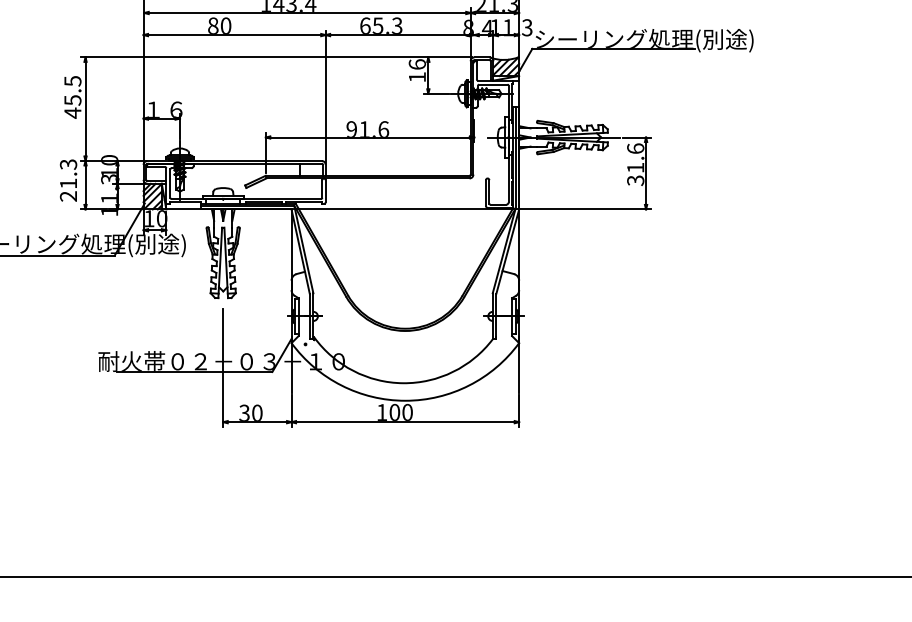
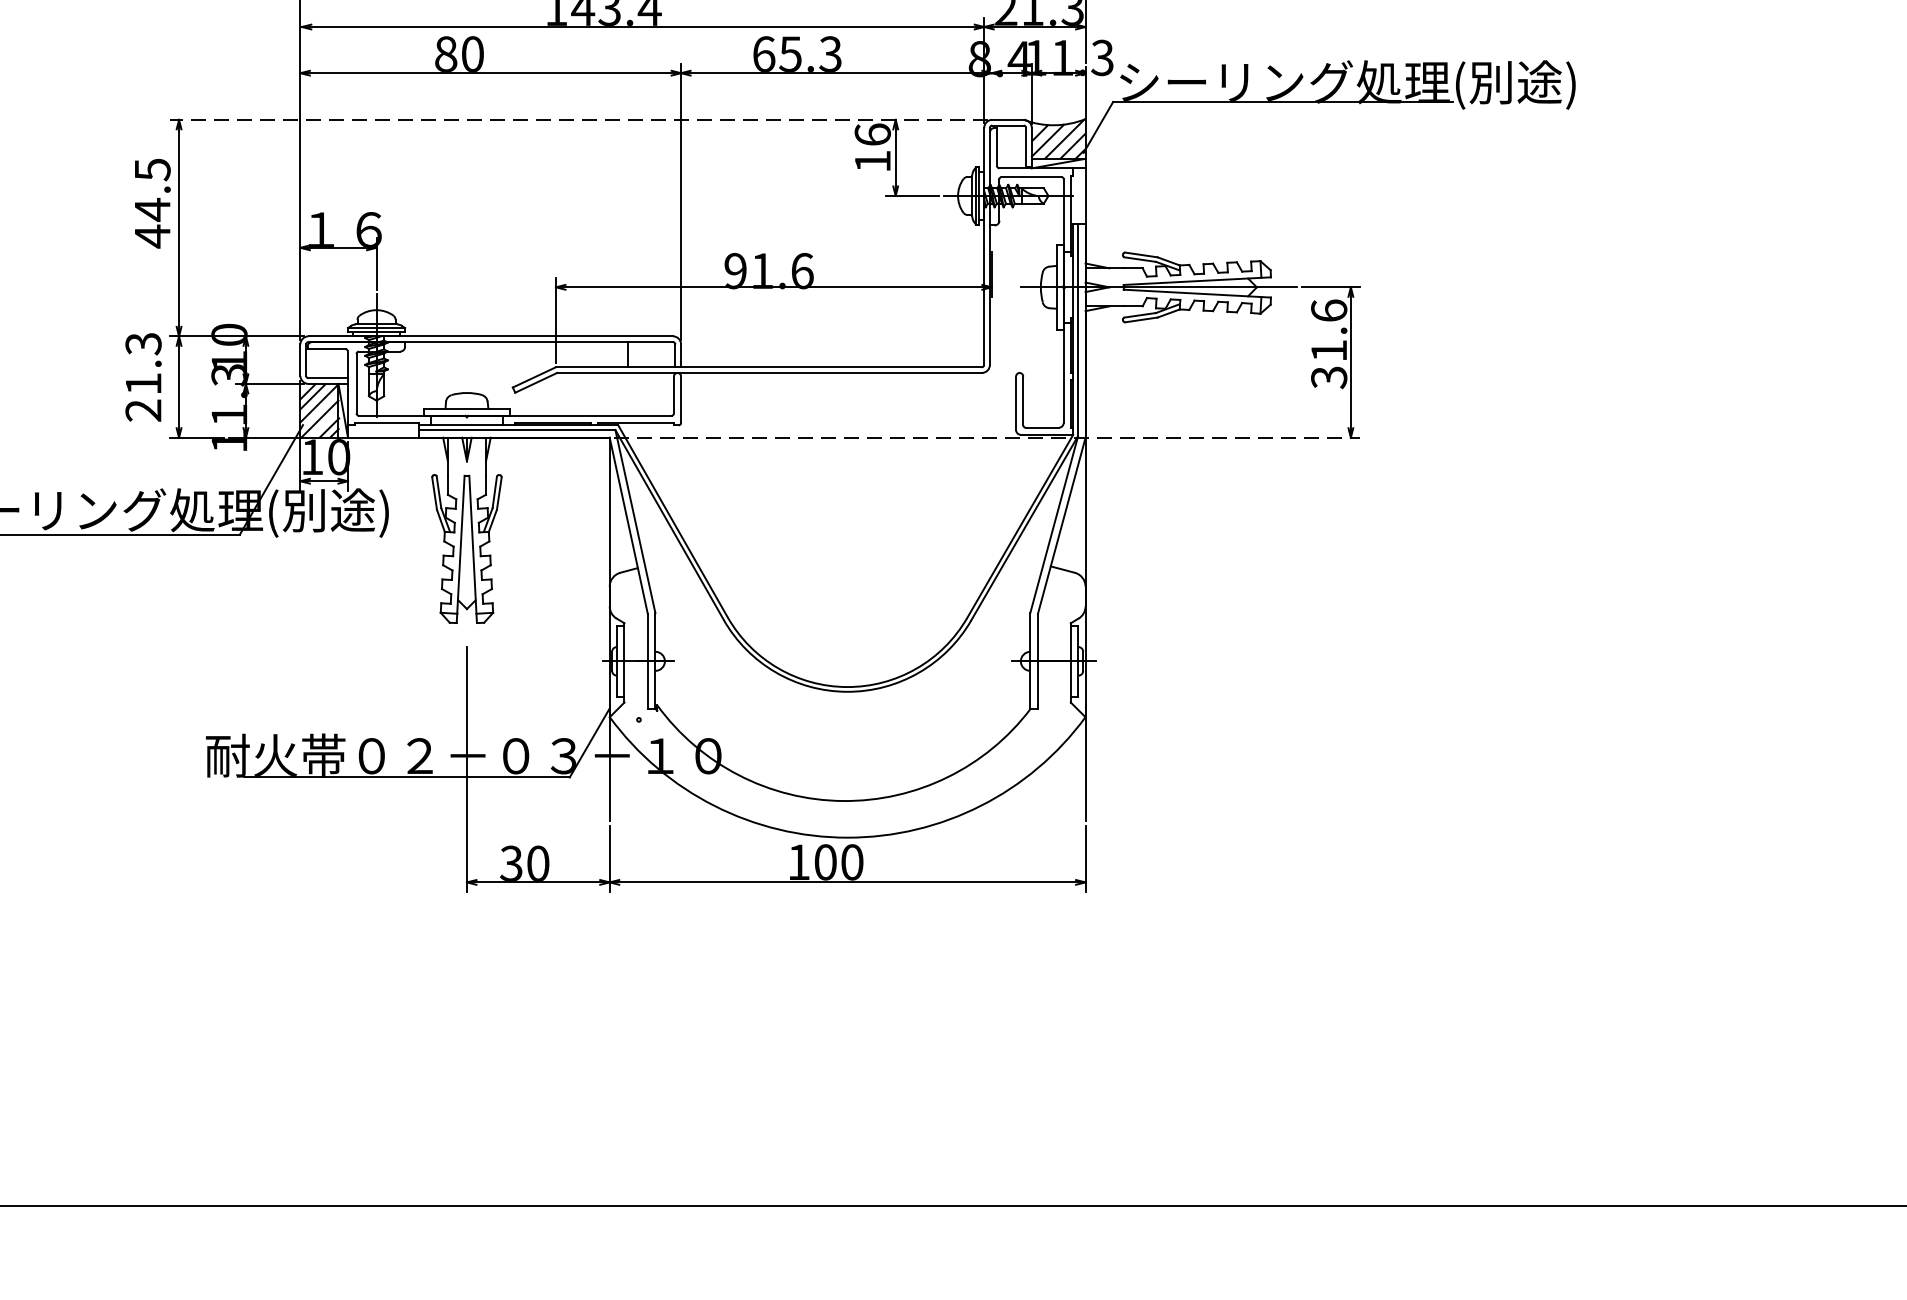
line: (276, 57) -> (578, 120), solid -> dashed
text: (72, 100) -> (151, 209), 45.5 -> 44.5
line: (472, 209) -> (987, 437), solid -> dashed

